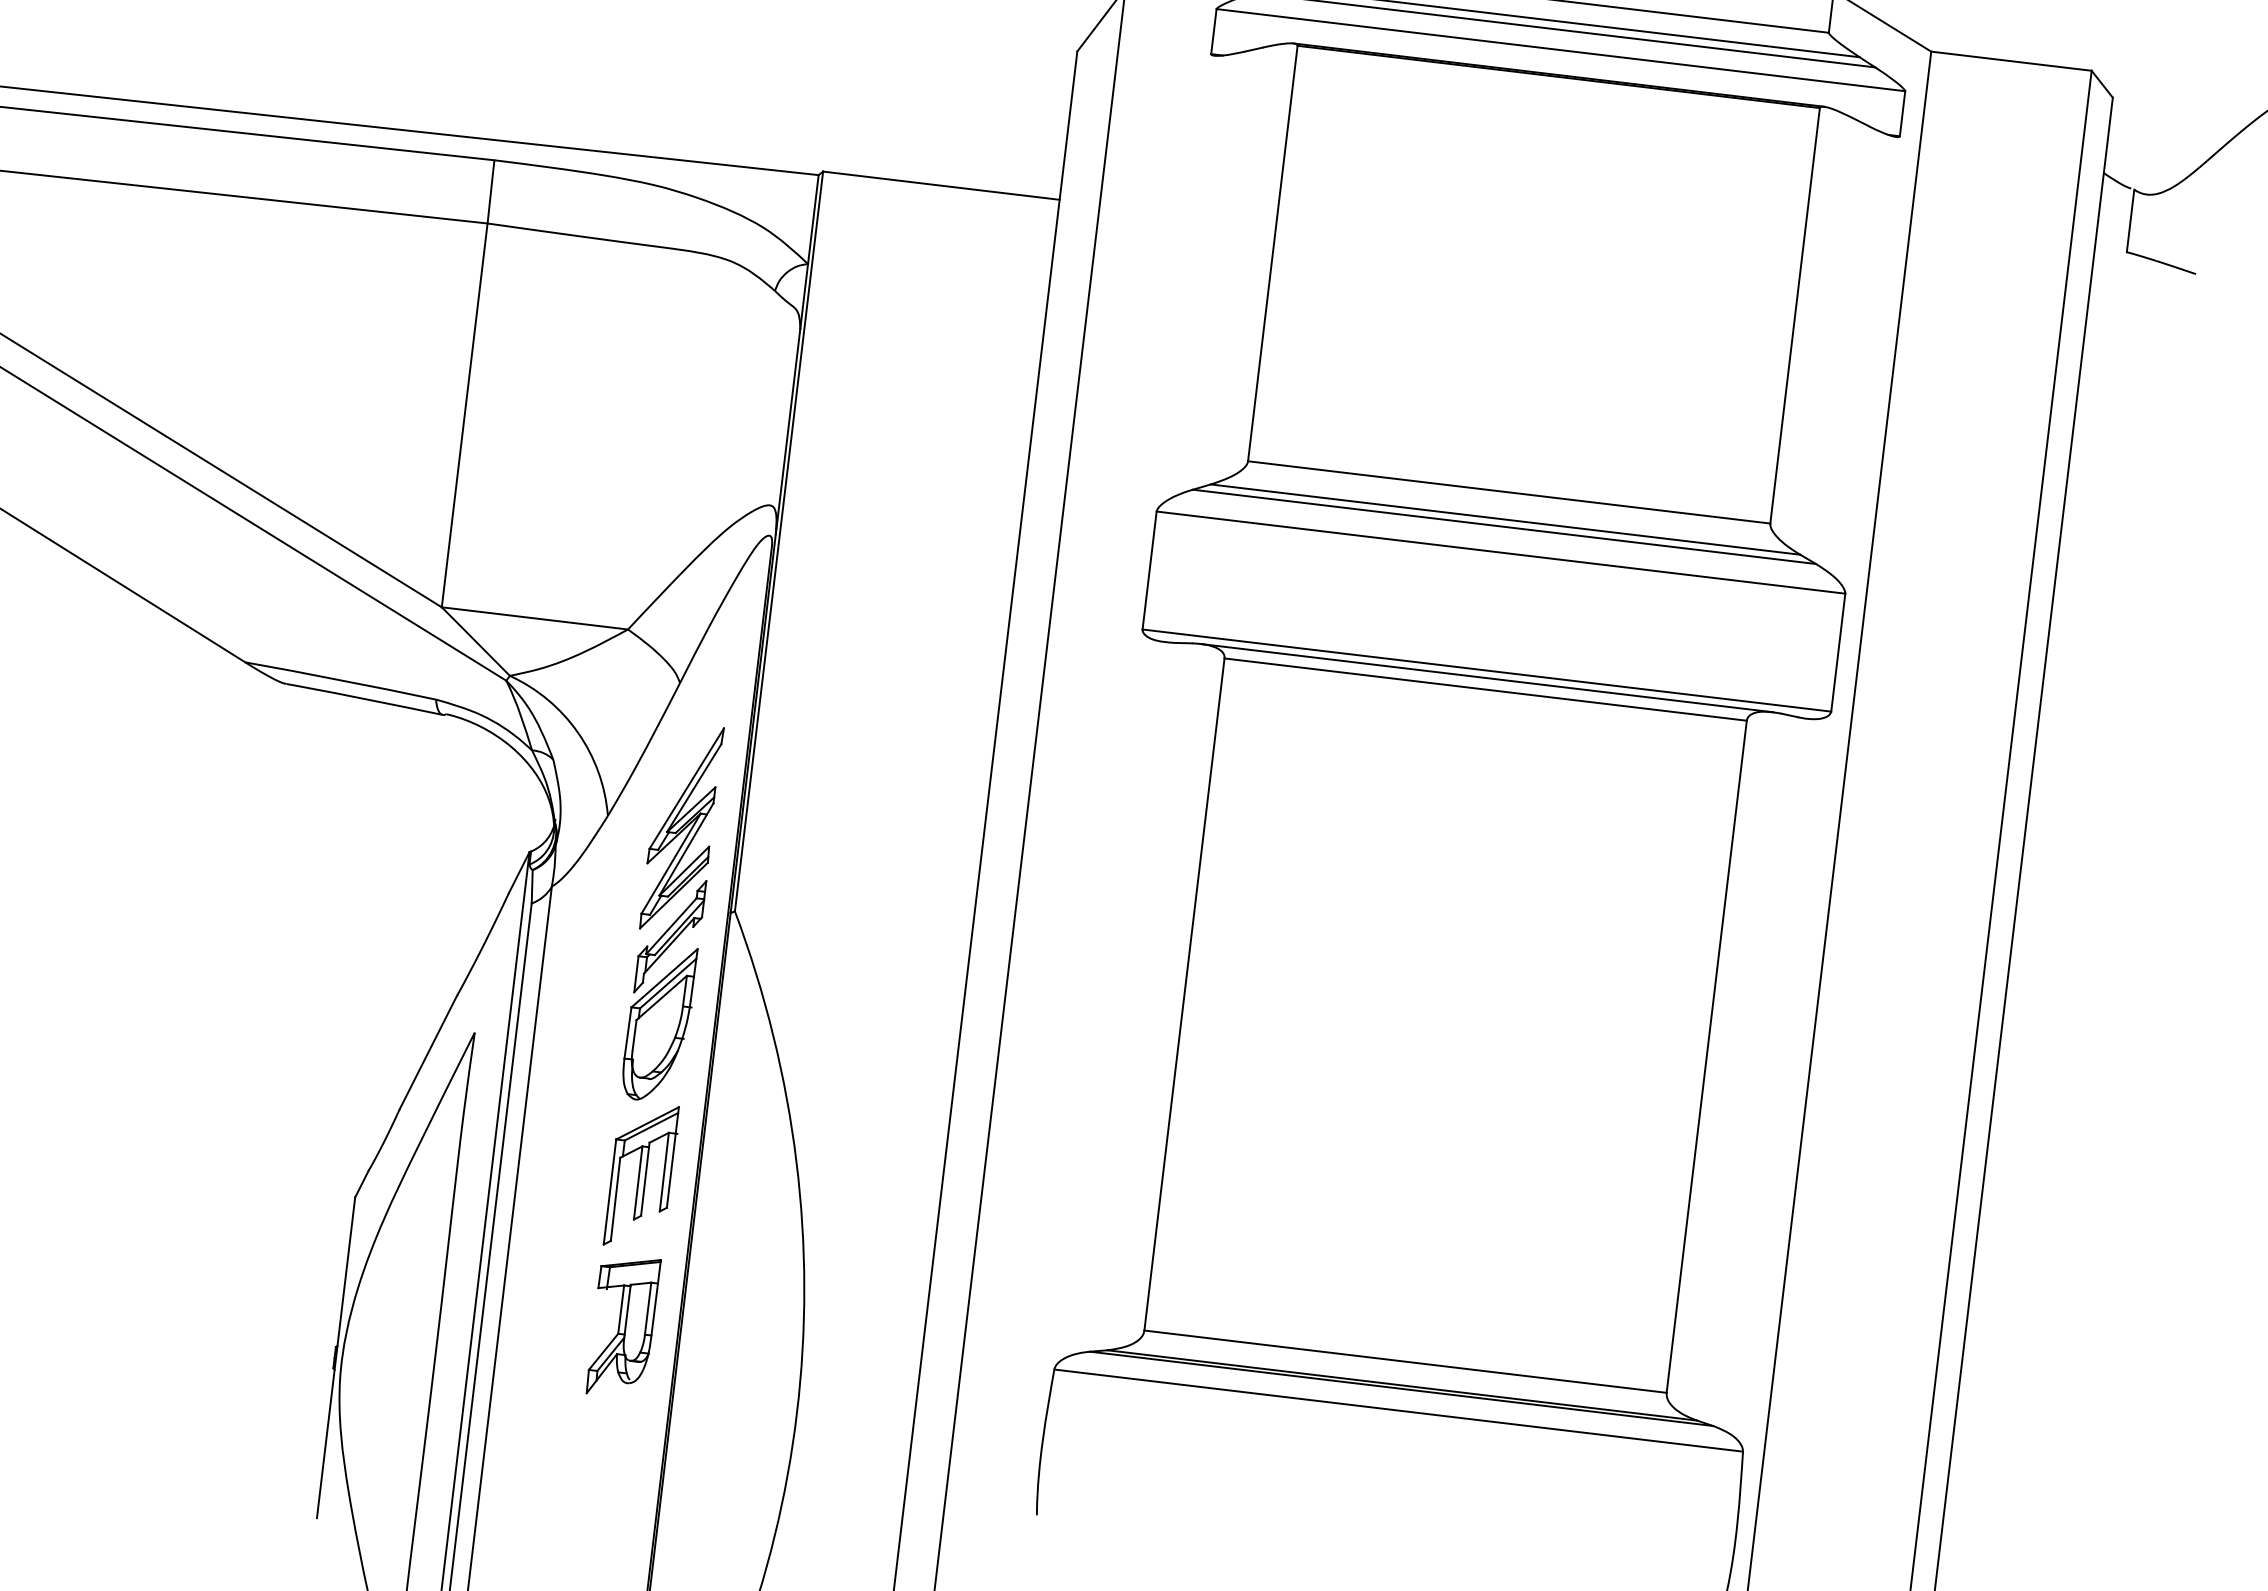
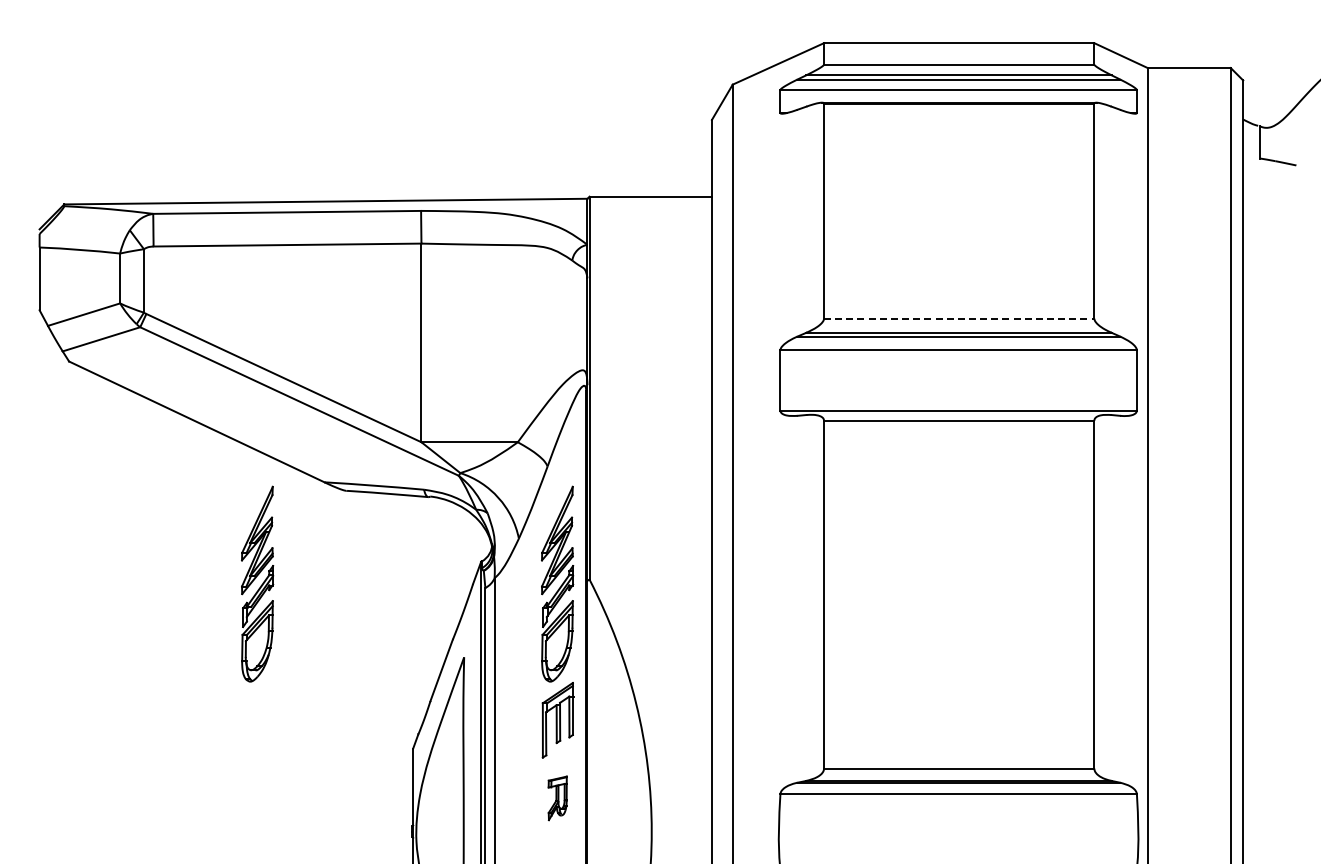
line: (1509, 492) -> (959, 318), solid -> dashed
line: (1485, 677) -> (958, 414), removed
part: (92, 842) -> (257, 583), added
part: (622, 1326) -> (557, 798), size x0.6

